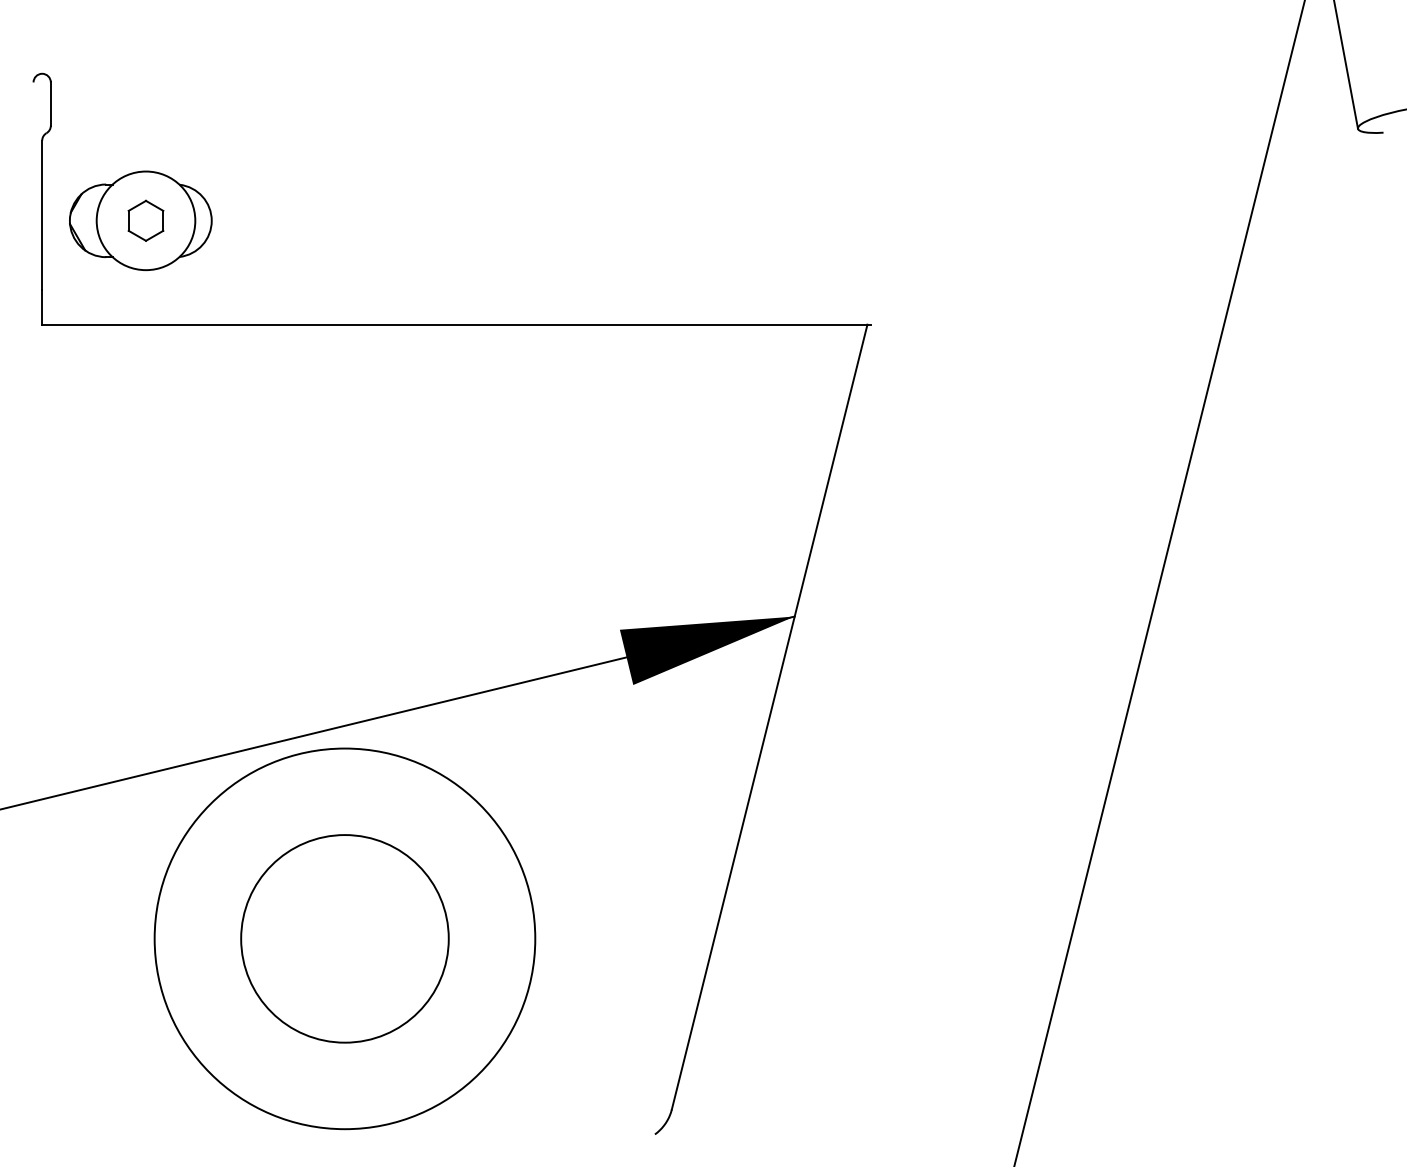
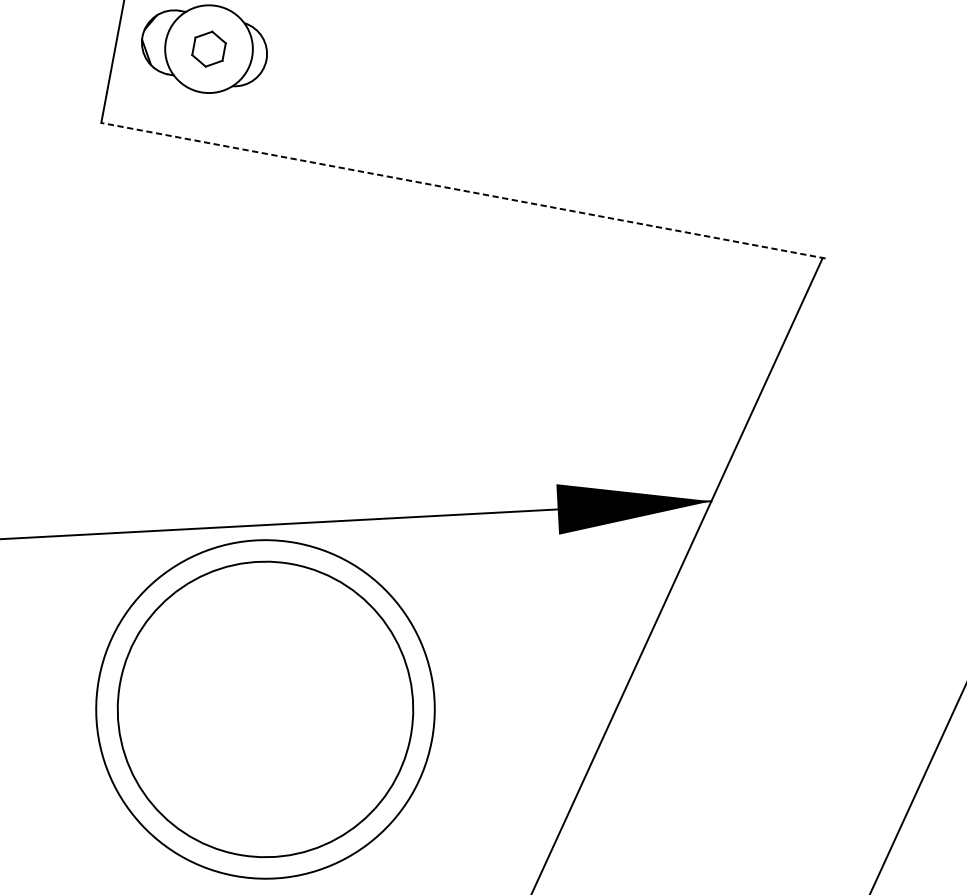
line: (455, 324) -> (462, 190), solid -> dashed
circle: (344, 938) -> (265, 709), size x1.6

